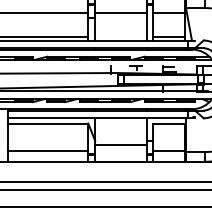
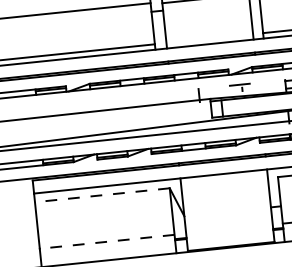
line: (47, 123) -> (101, 195), solid -> dashed
line: (121, 145) -> (228, 219), removed
line: (47, 151) -> (106, 242), solid -> dashed

